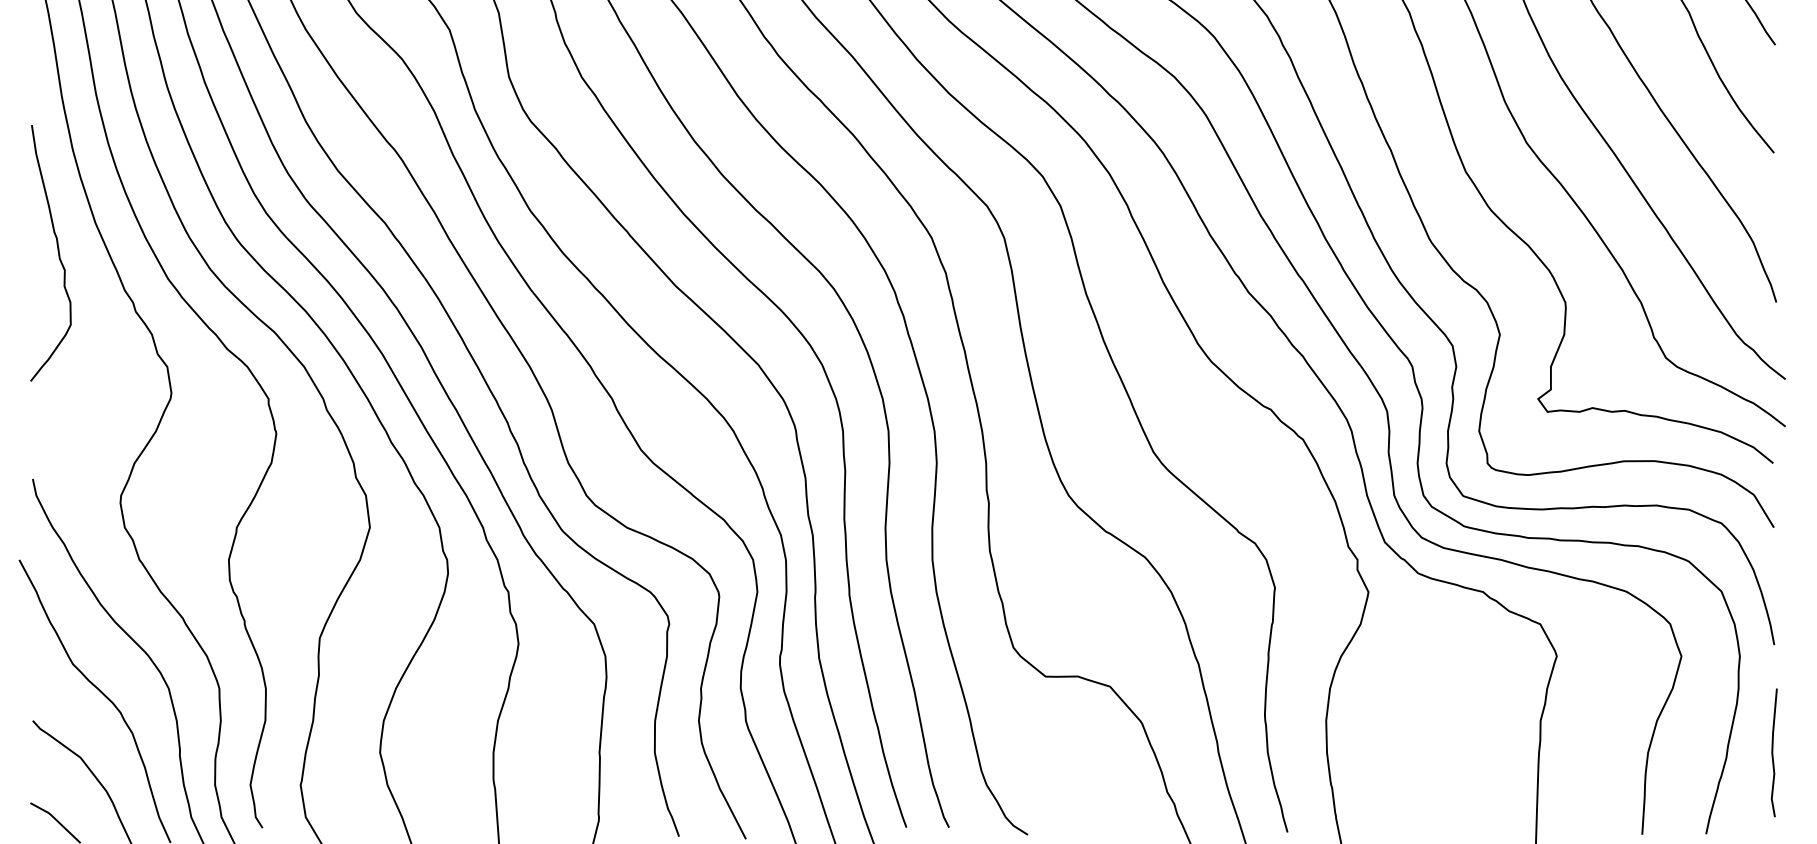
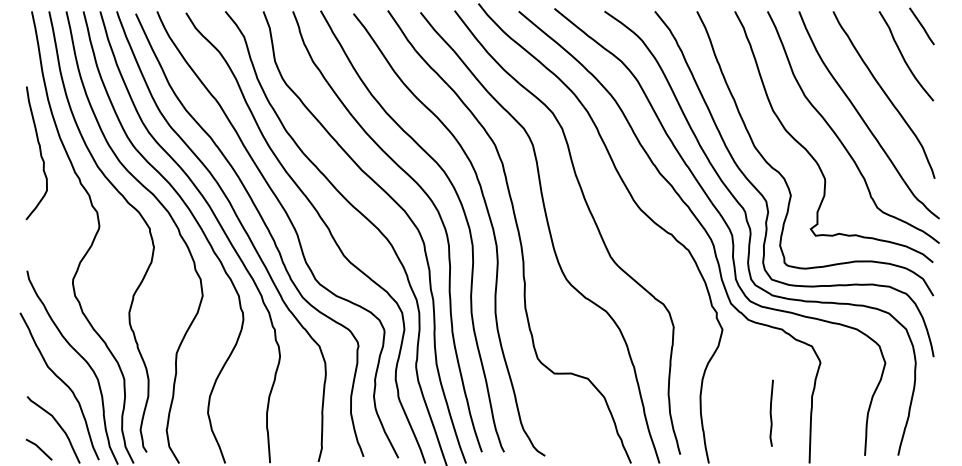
curve: (1773, 751) -> (771, 412), moved

